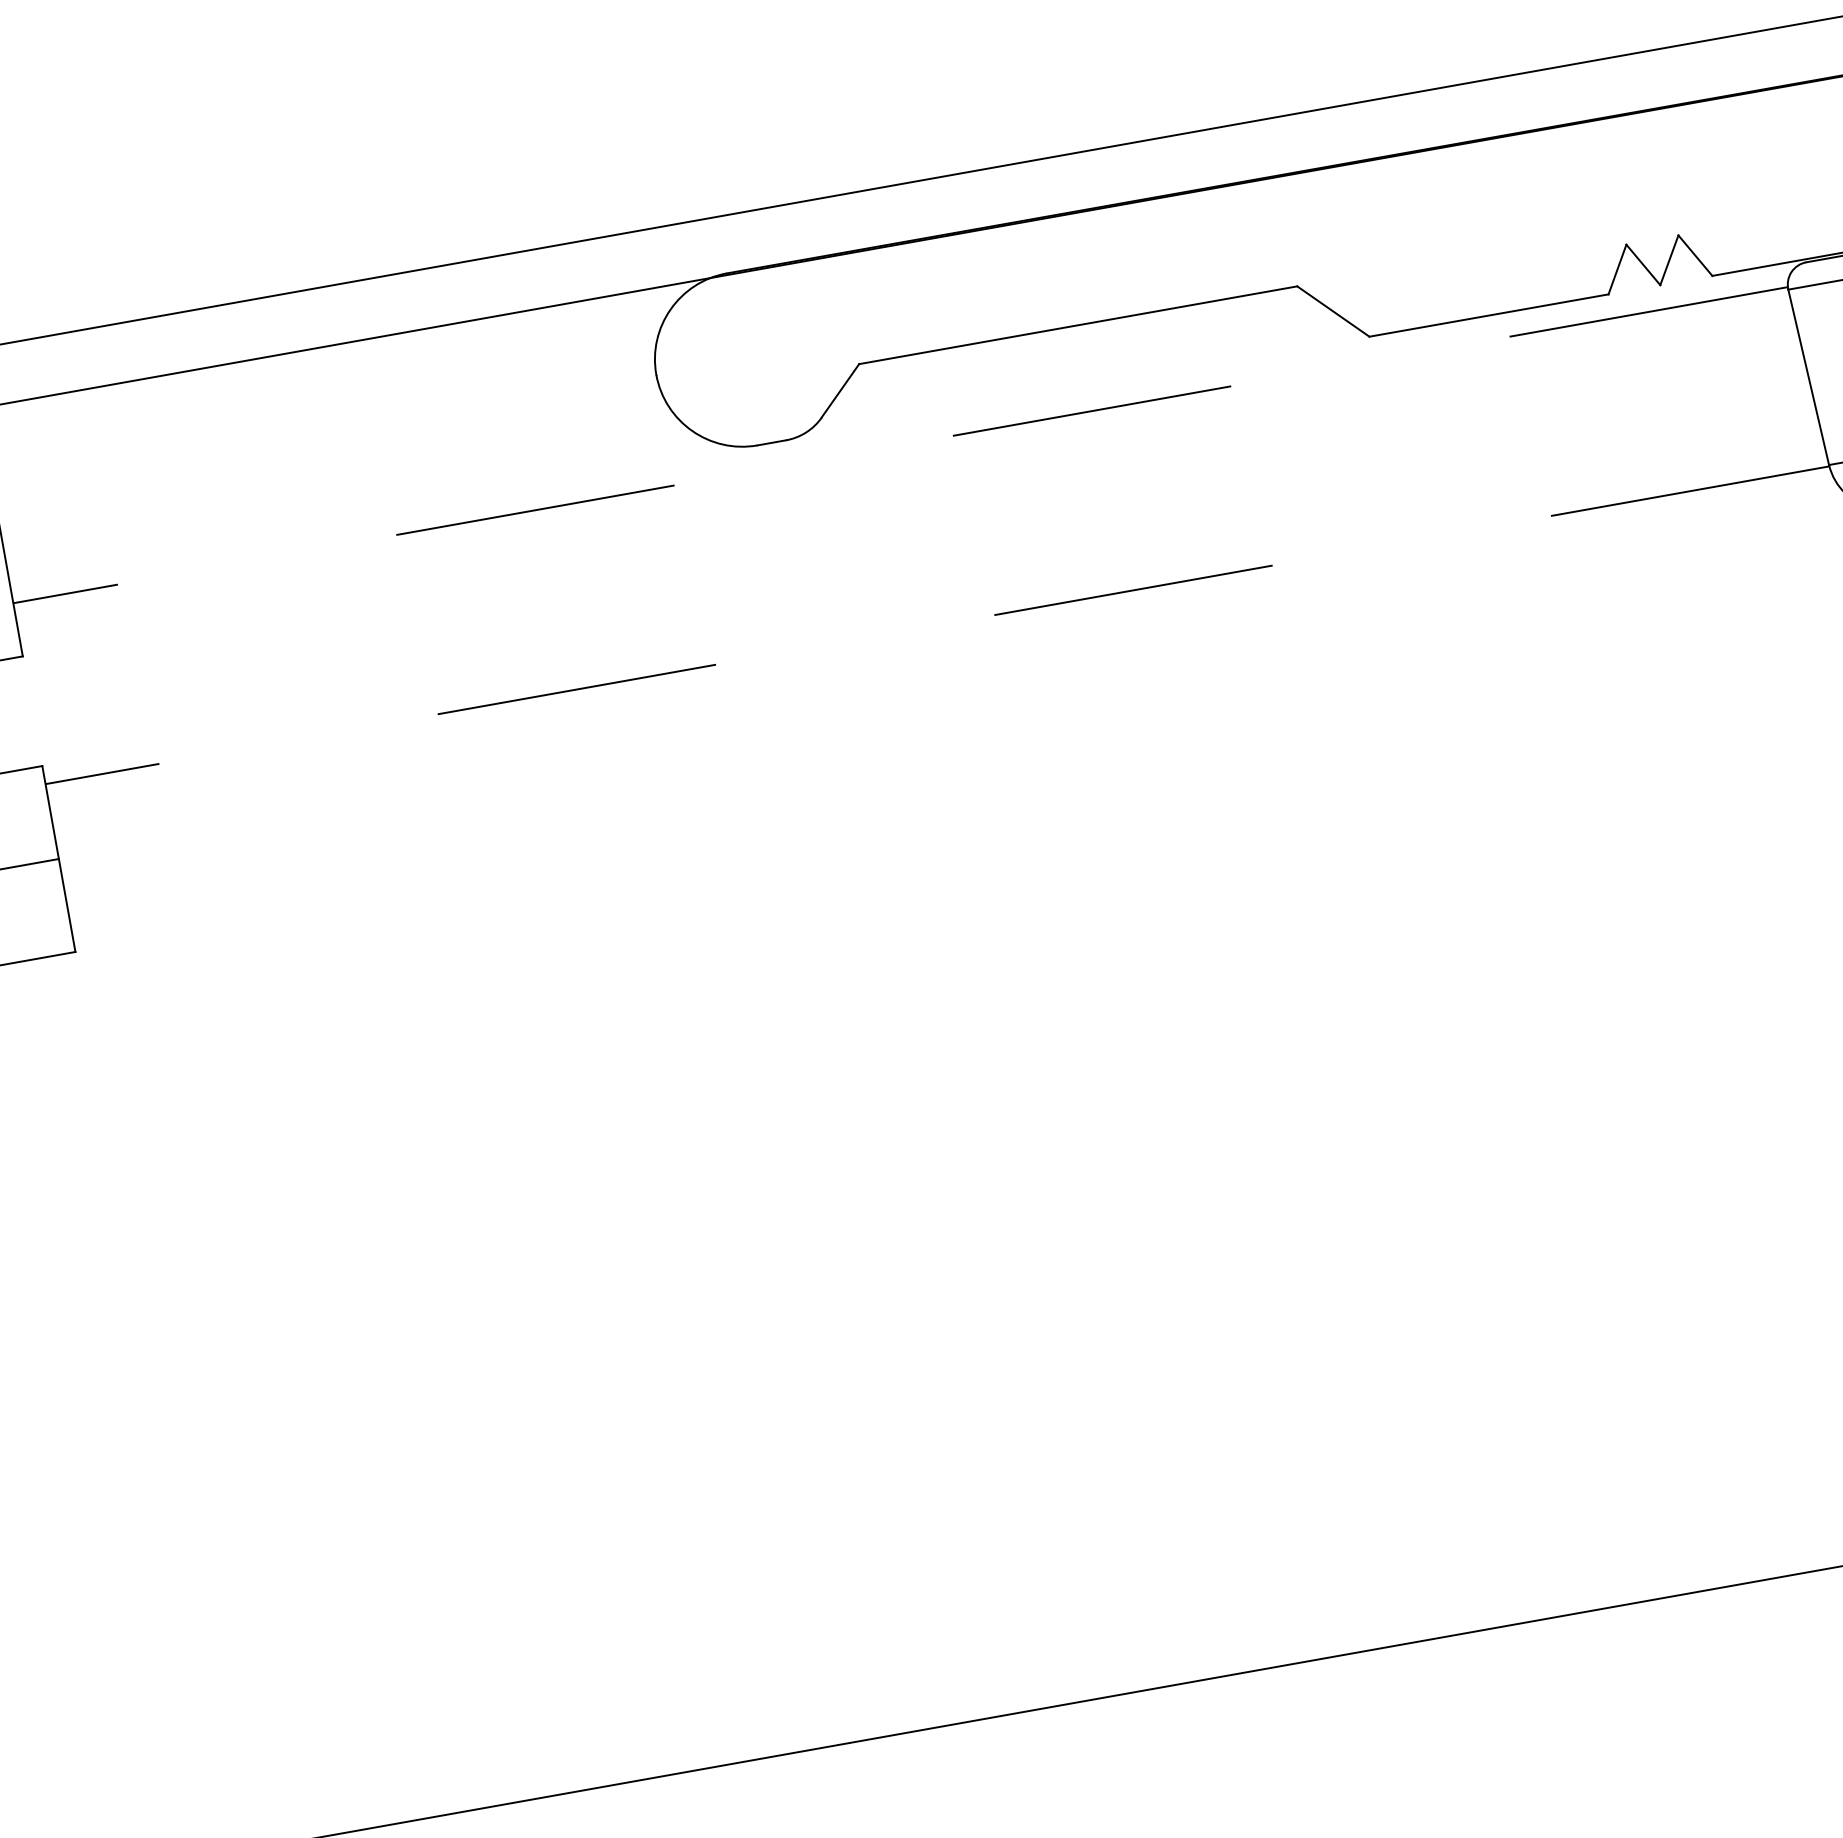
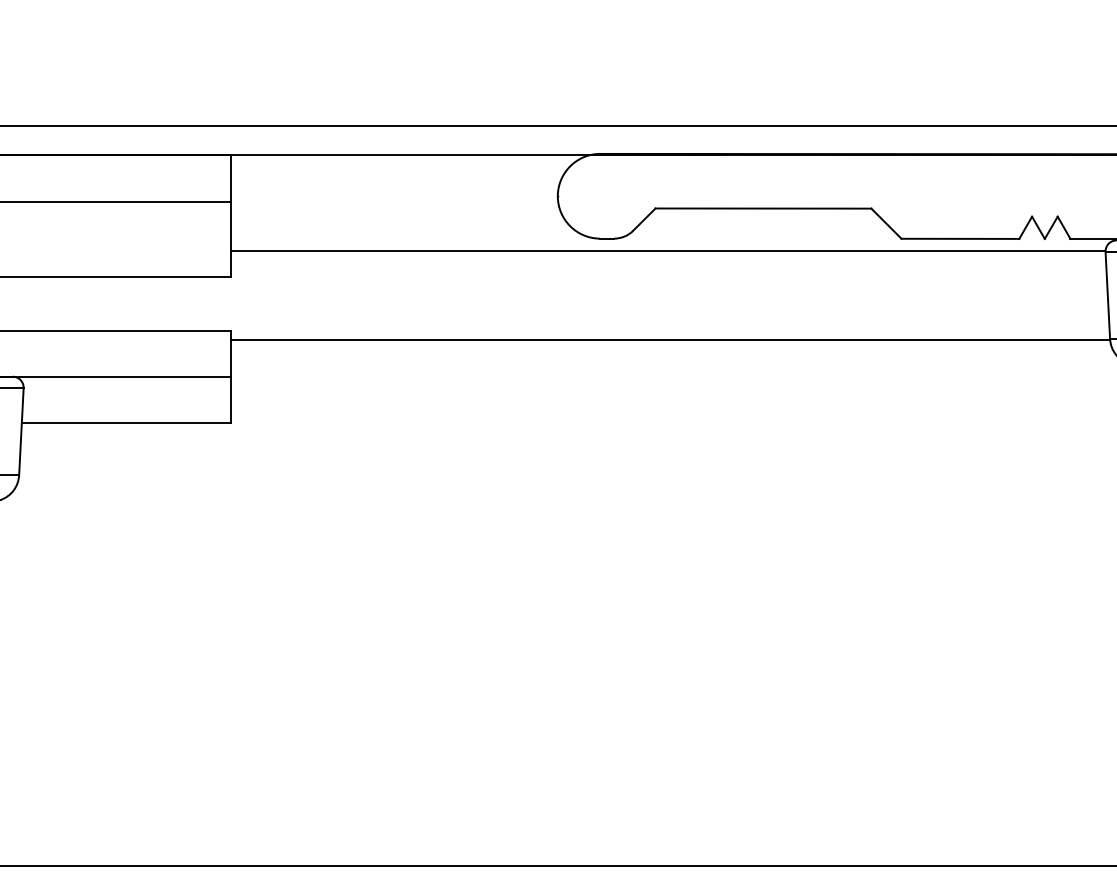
line: (898, 445) -> (667, 250), dashed -> solid
line: (936, 624) -> (670, 339), dashed -> solid

